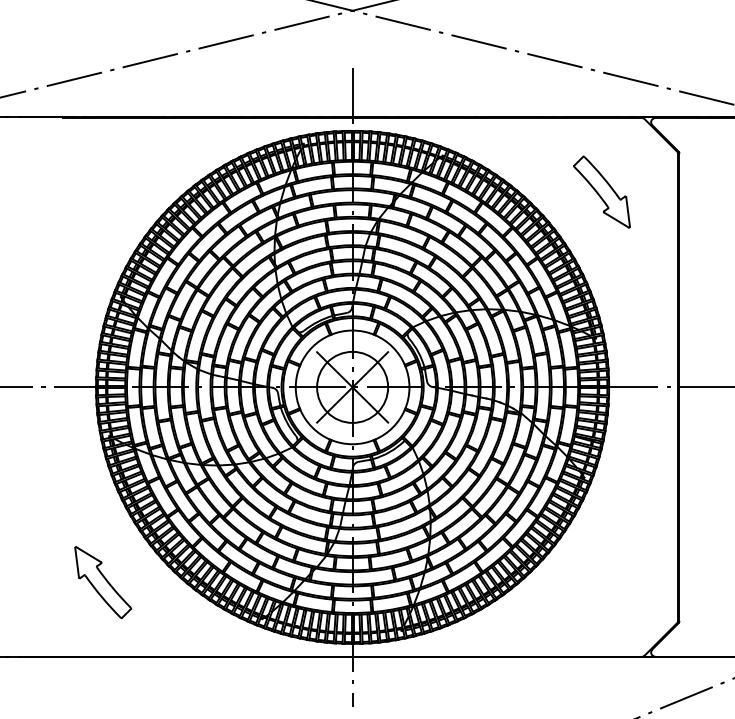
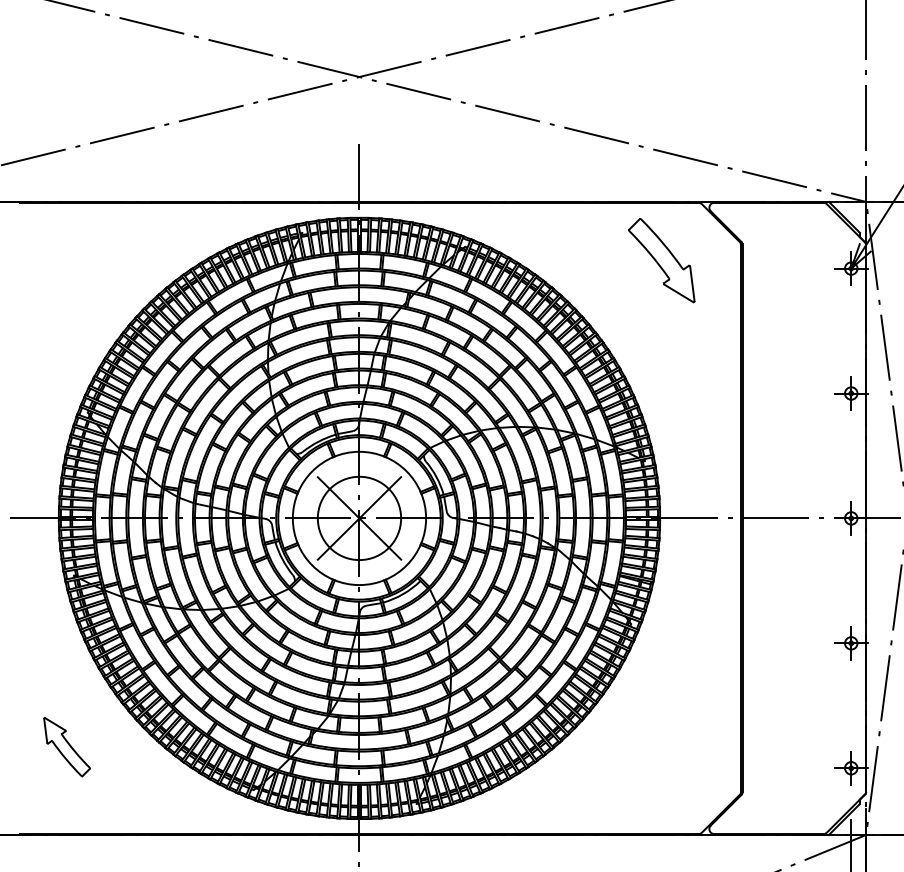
part: (601, 192) -> (661, 260), moved
part: (102, 581) -> (66, 746), size x0.7

